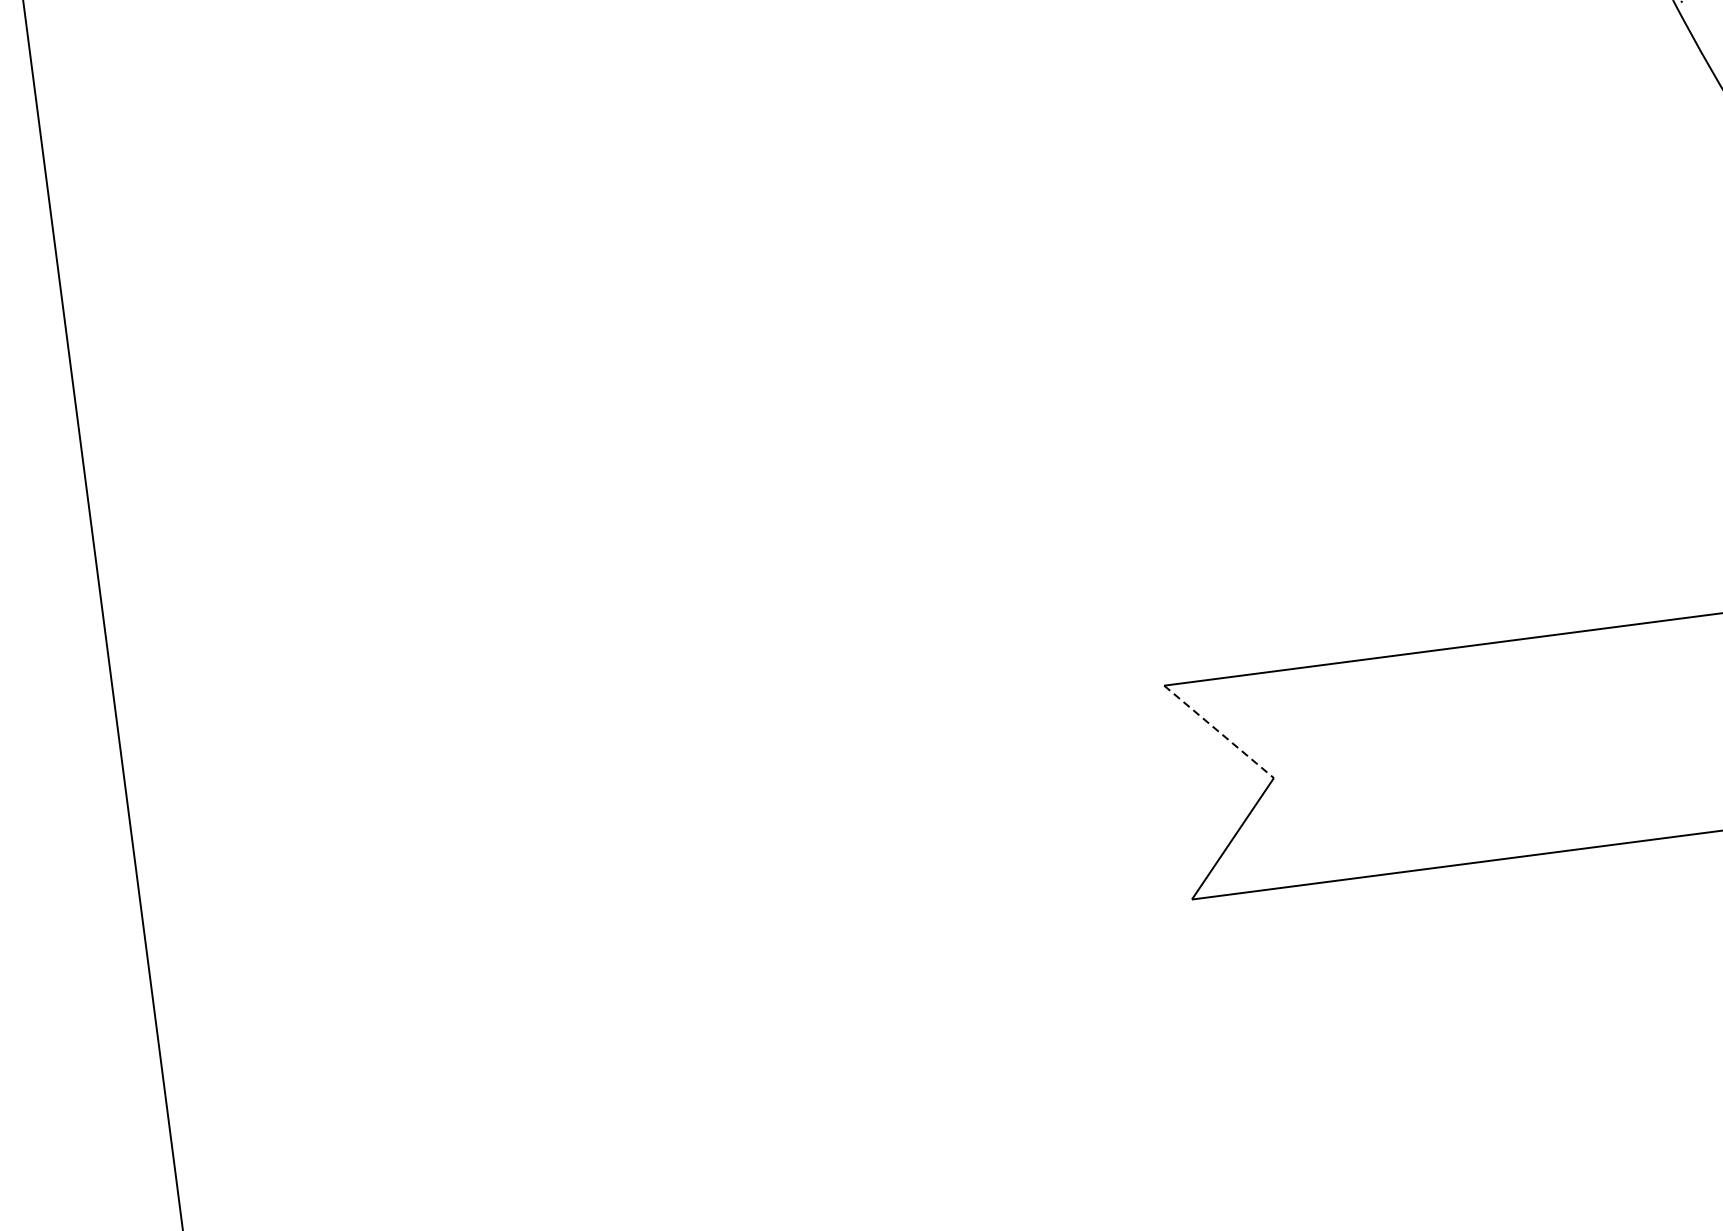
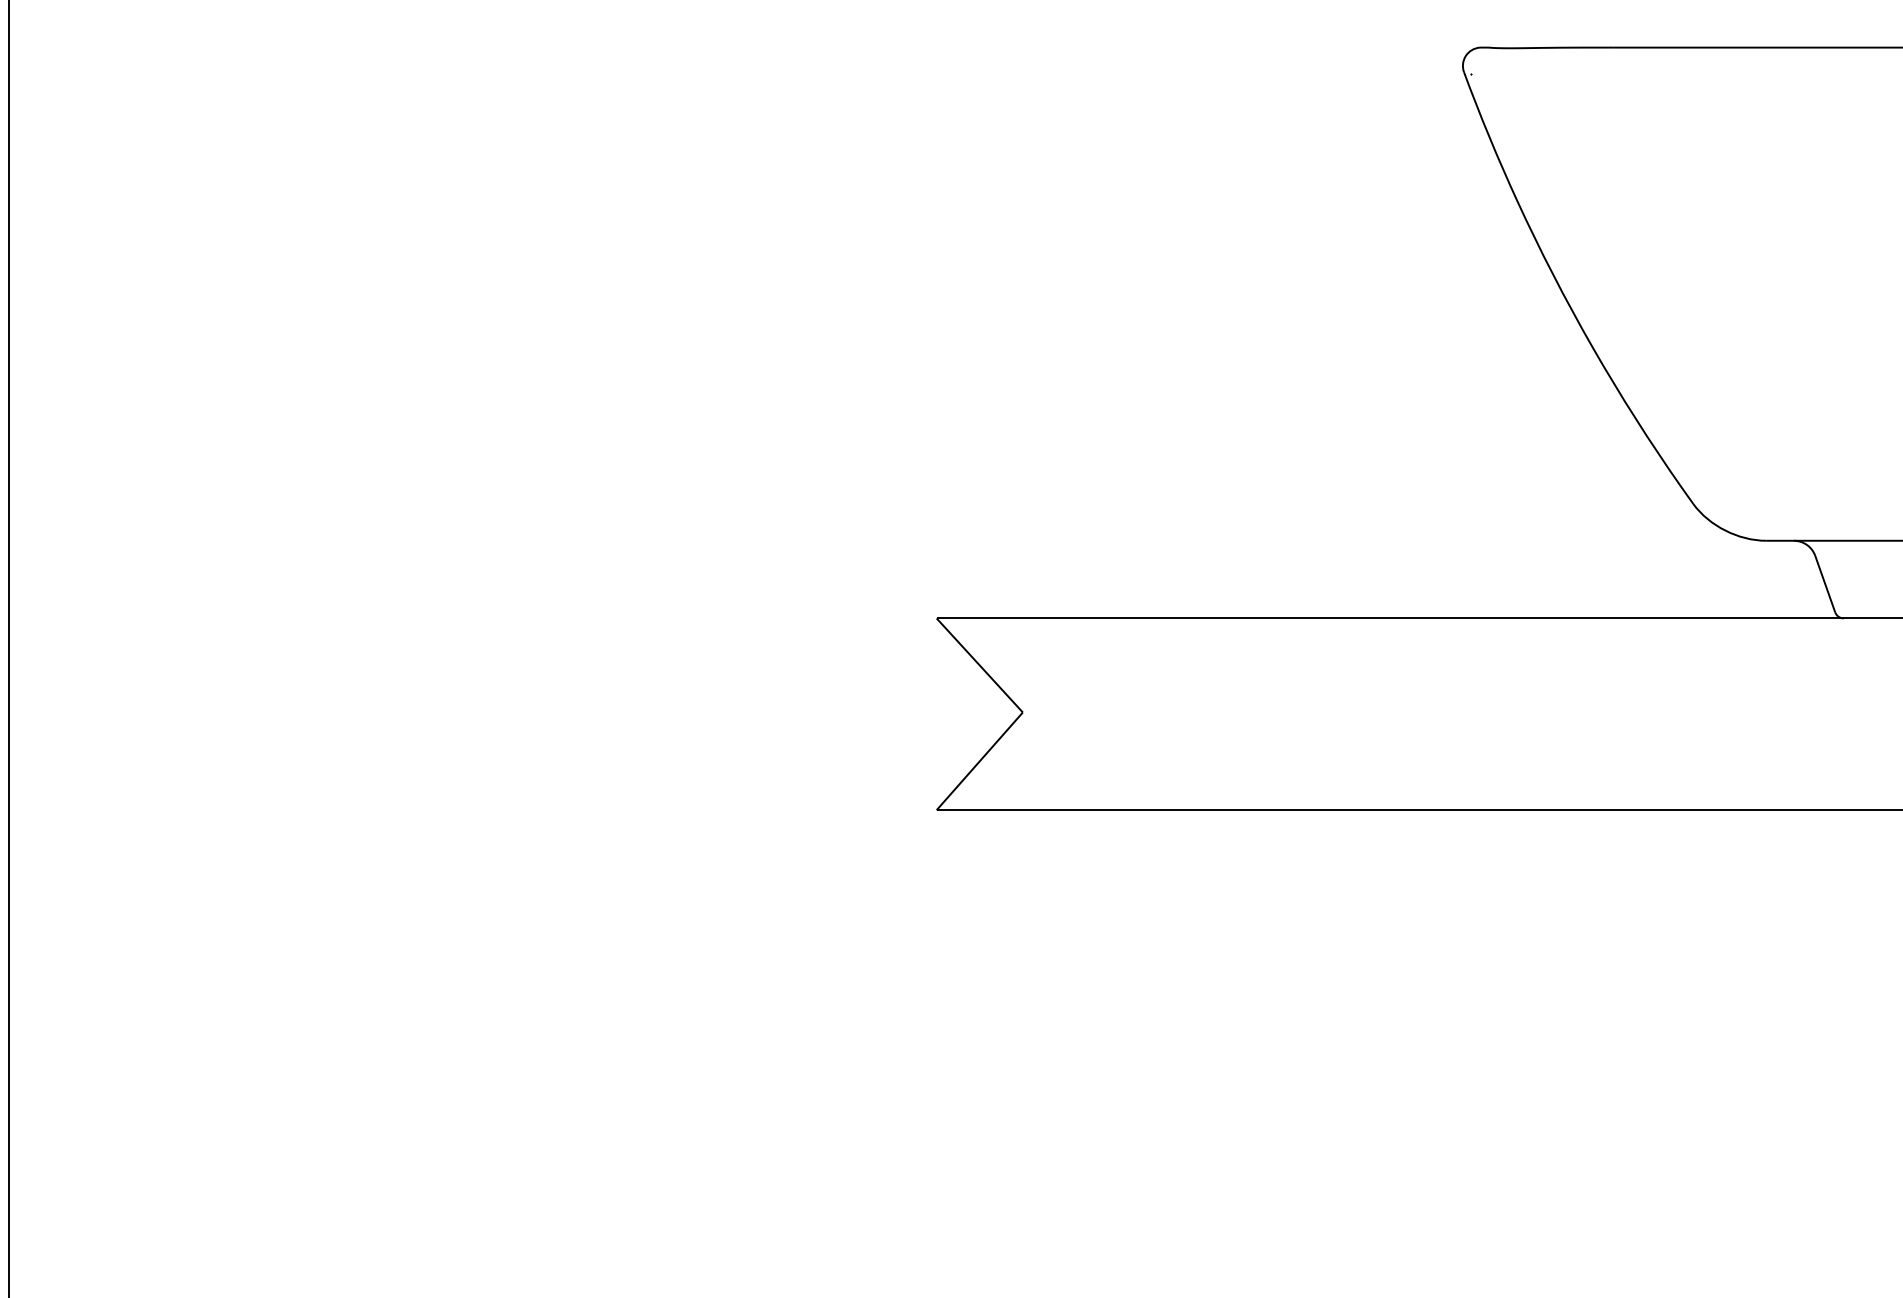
line: (1218, 731) -> (979, 665), dashed -> solid

